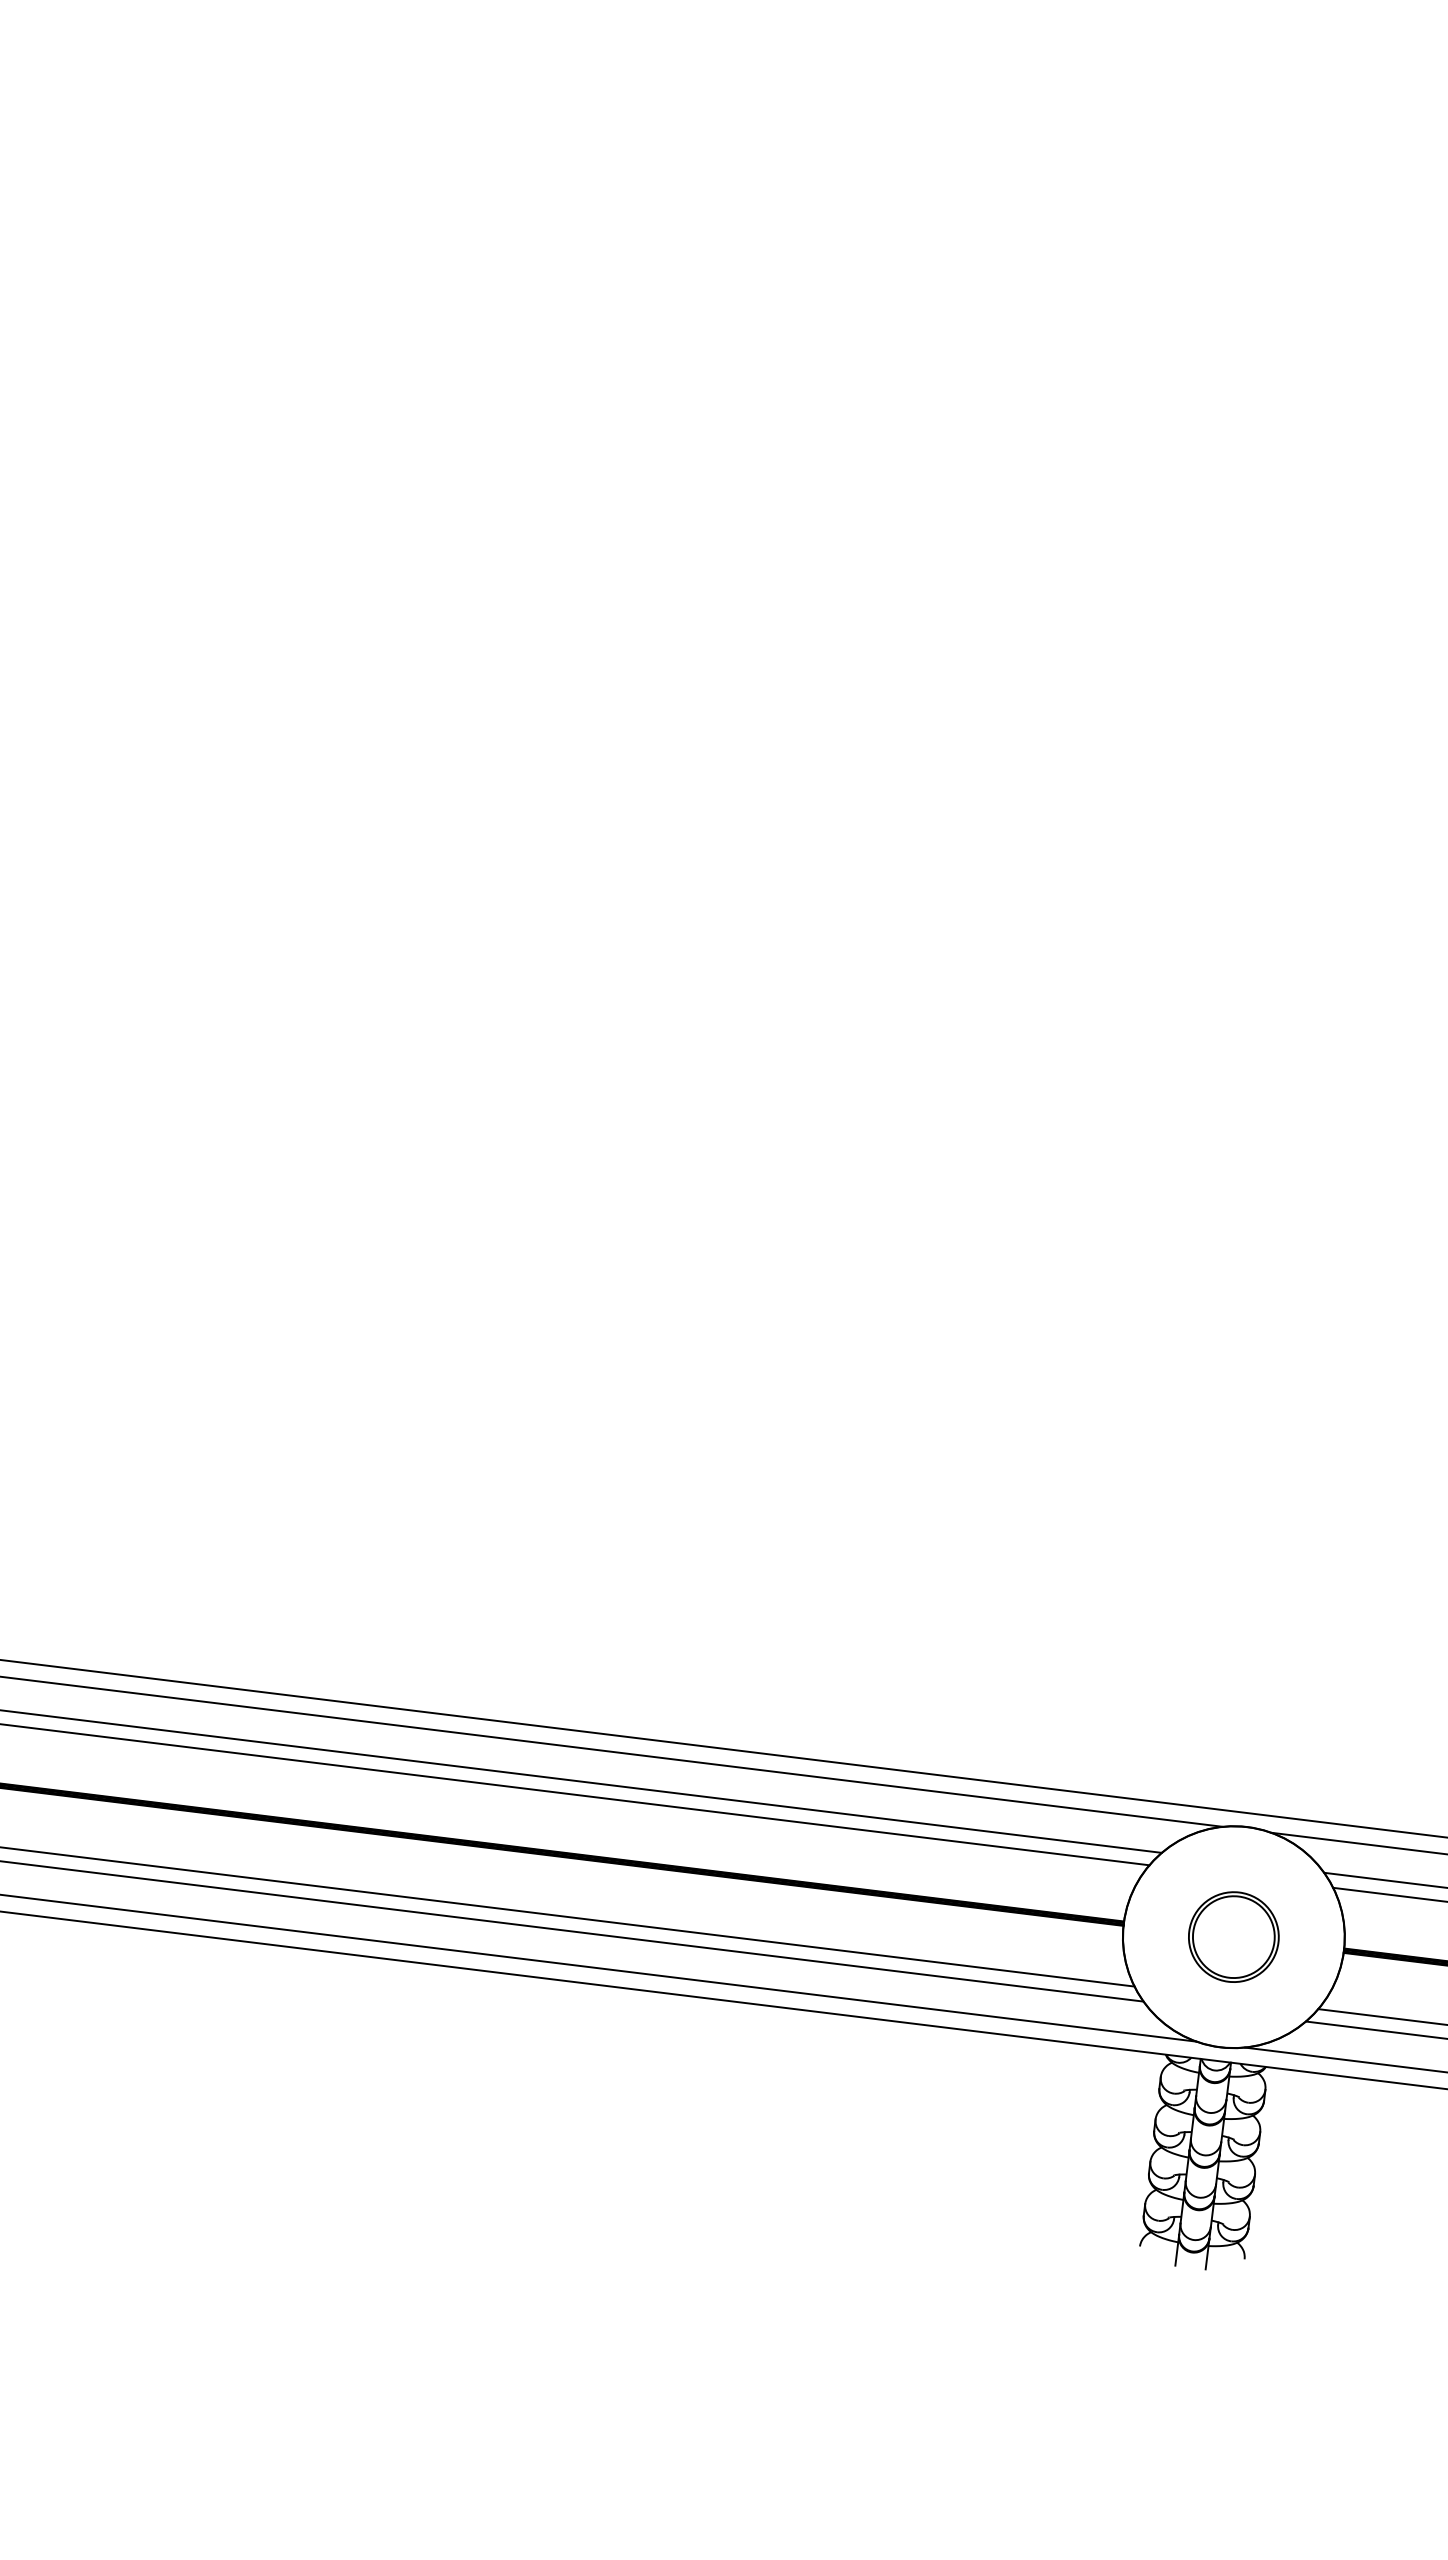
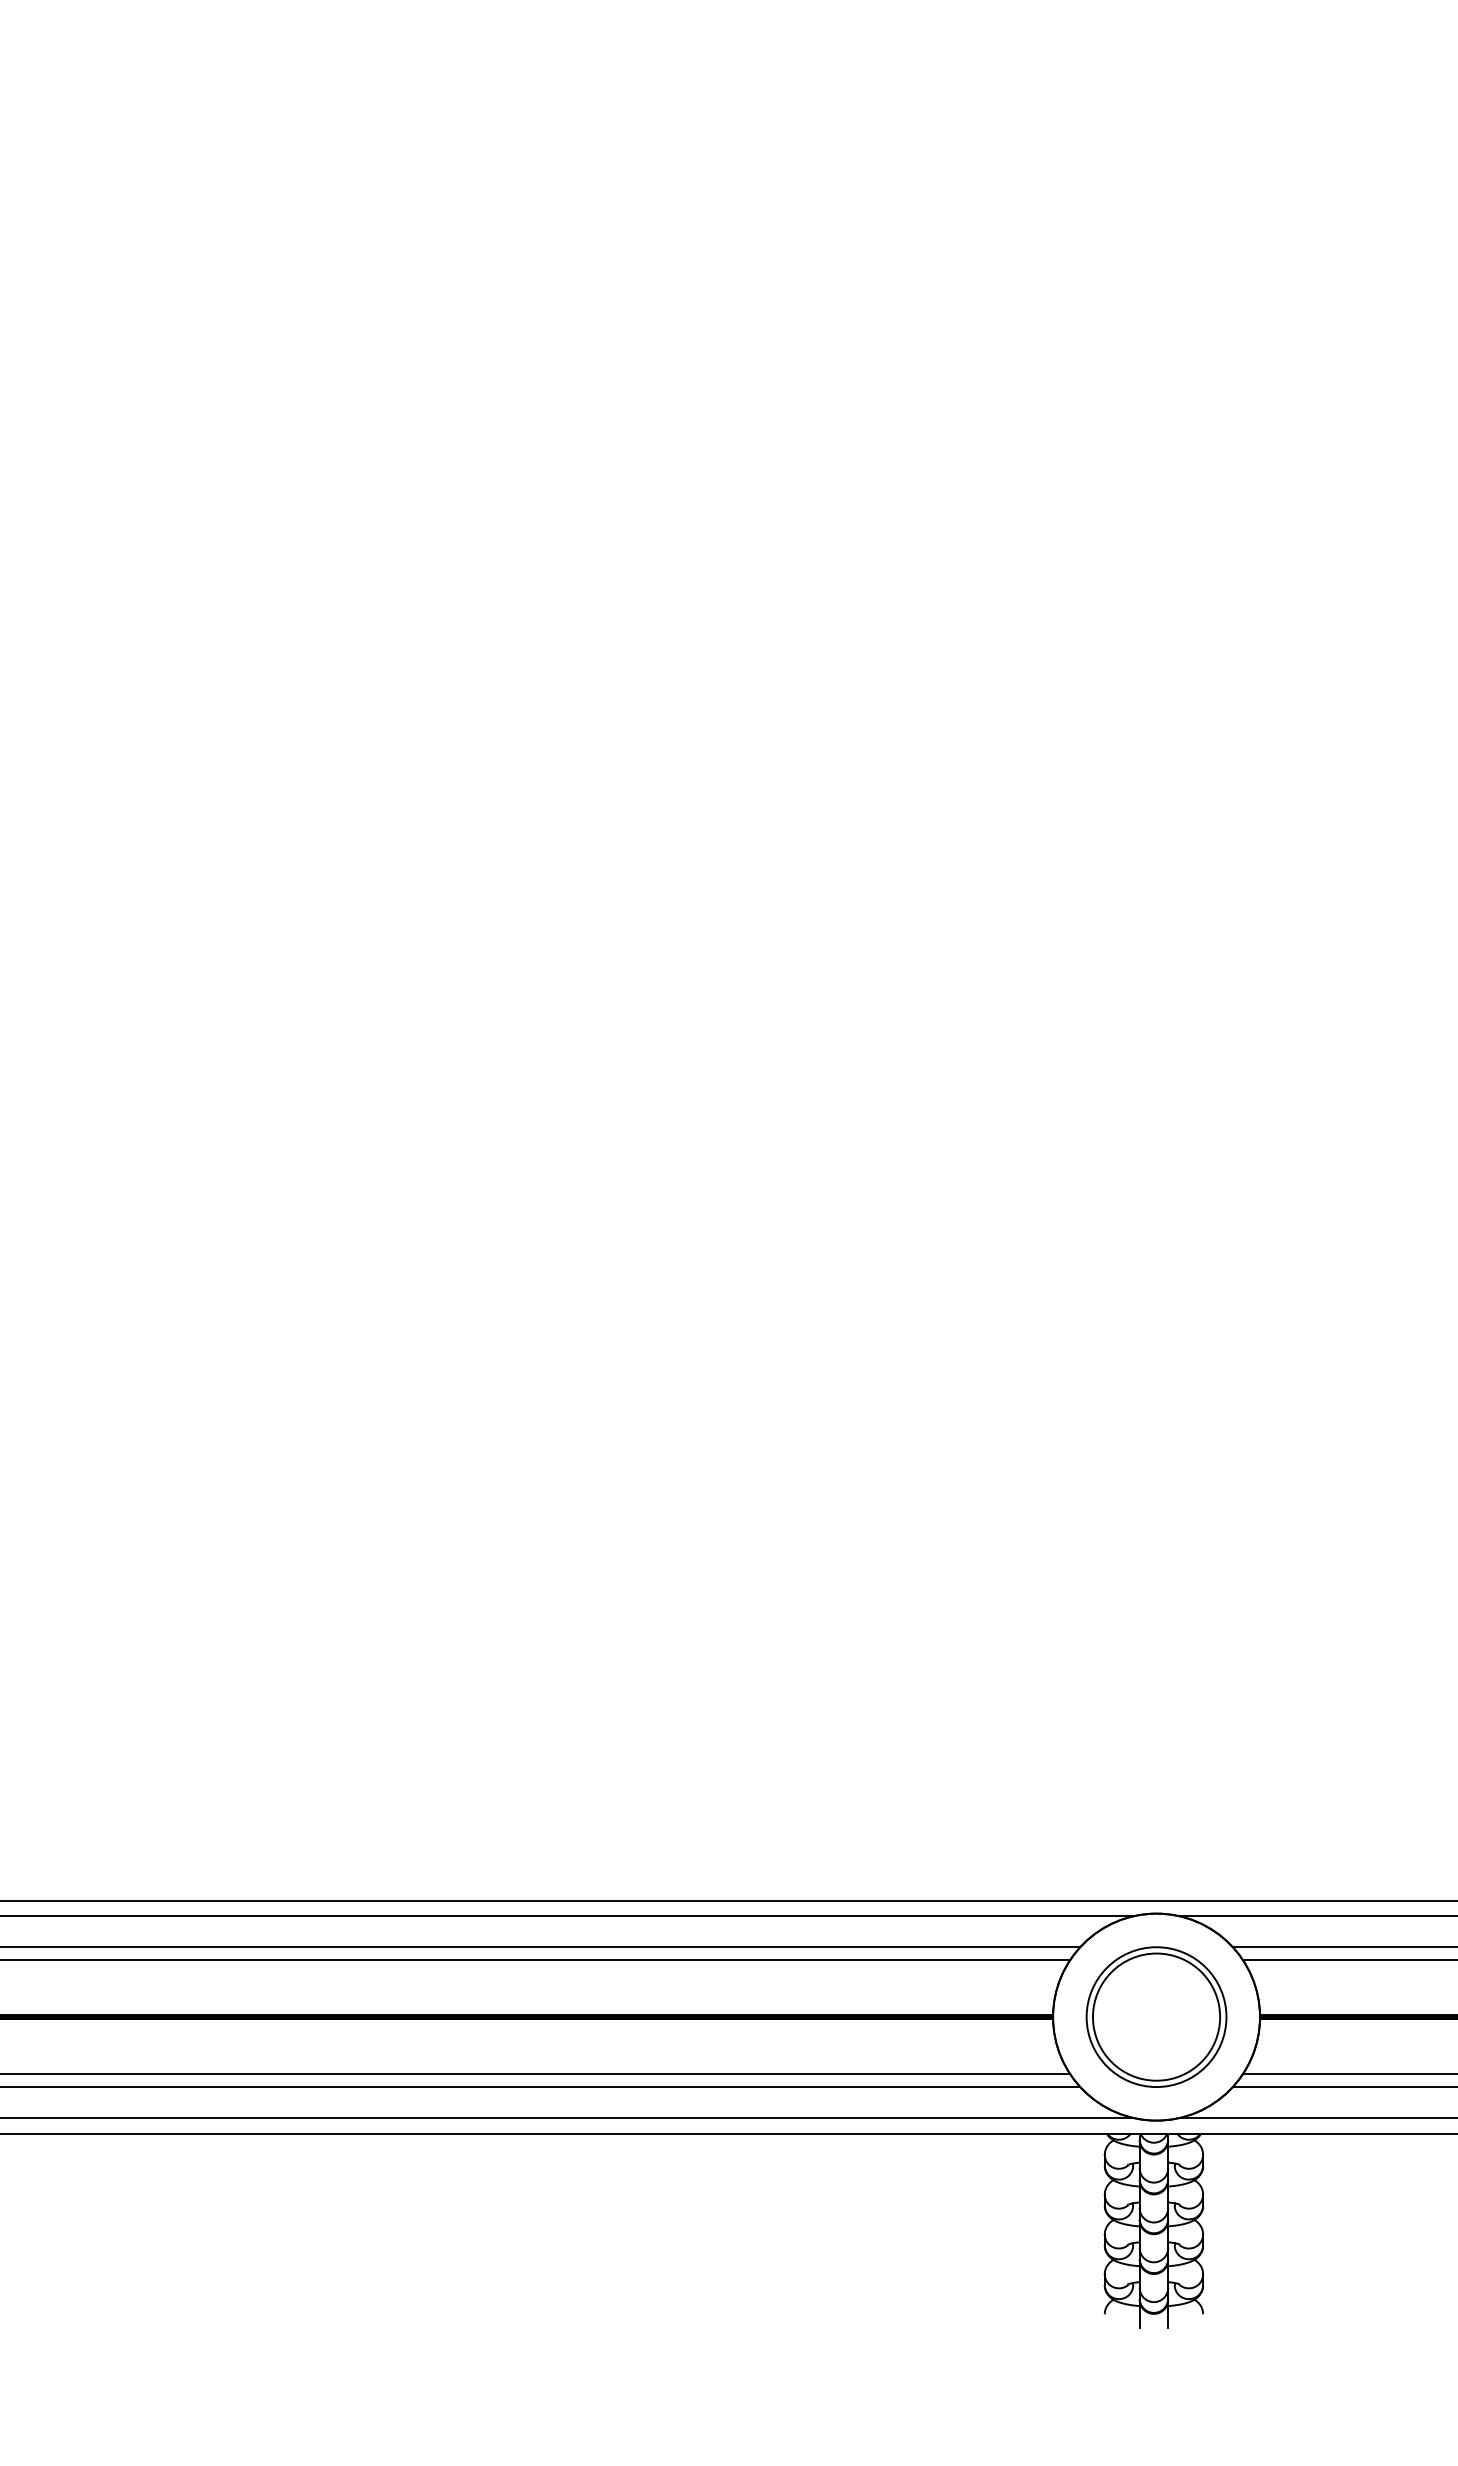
part: (1233, 1936) -> (1156, 2016), size x1.67

